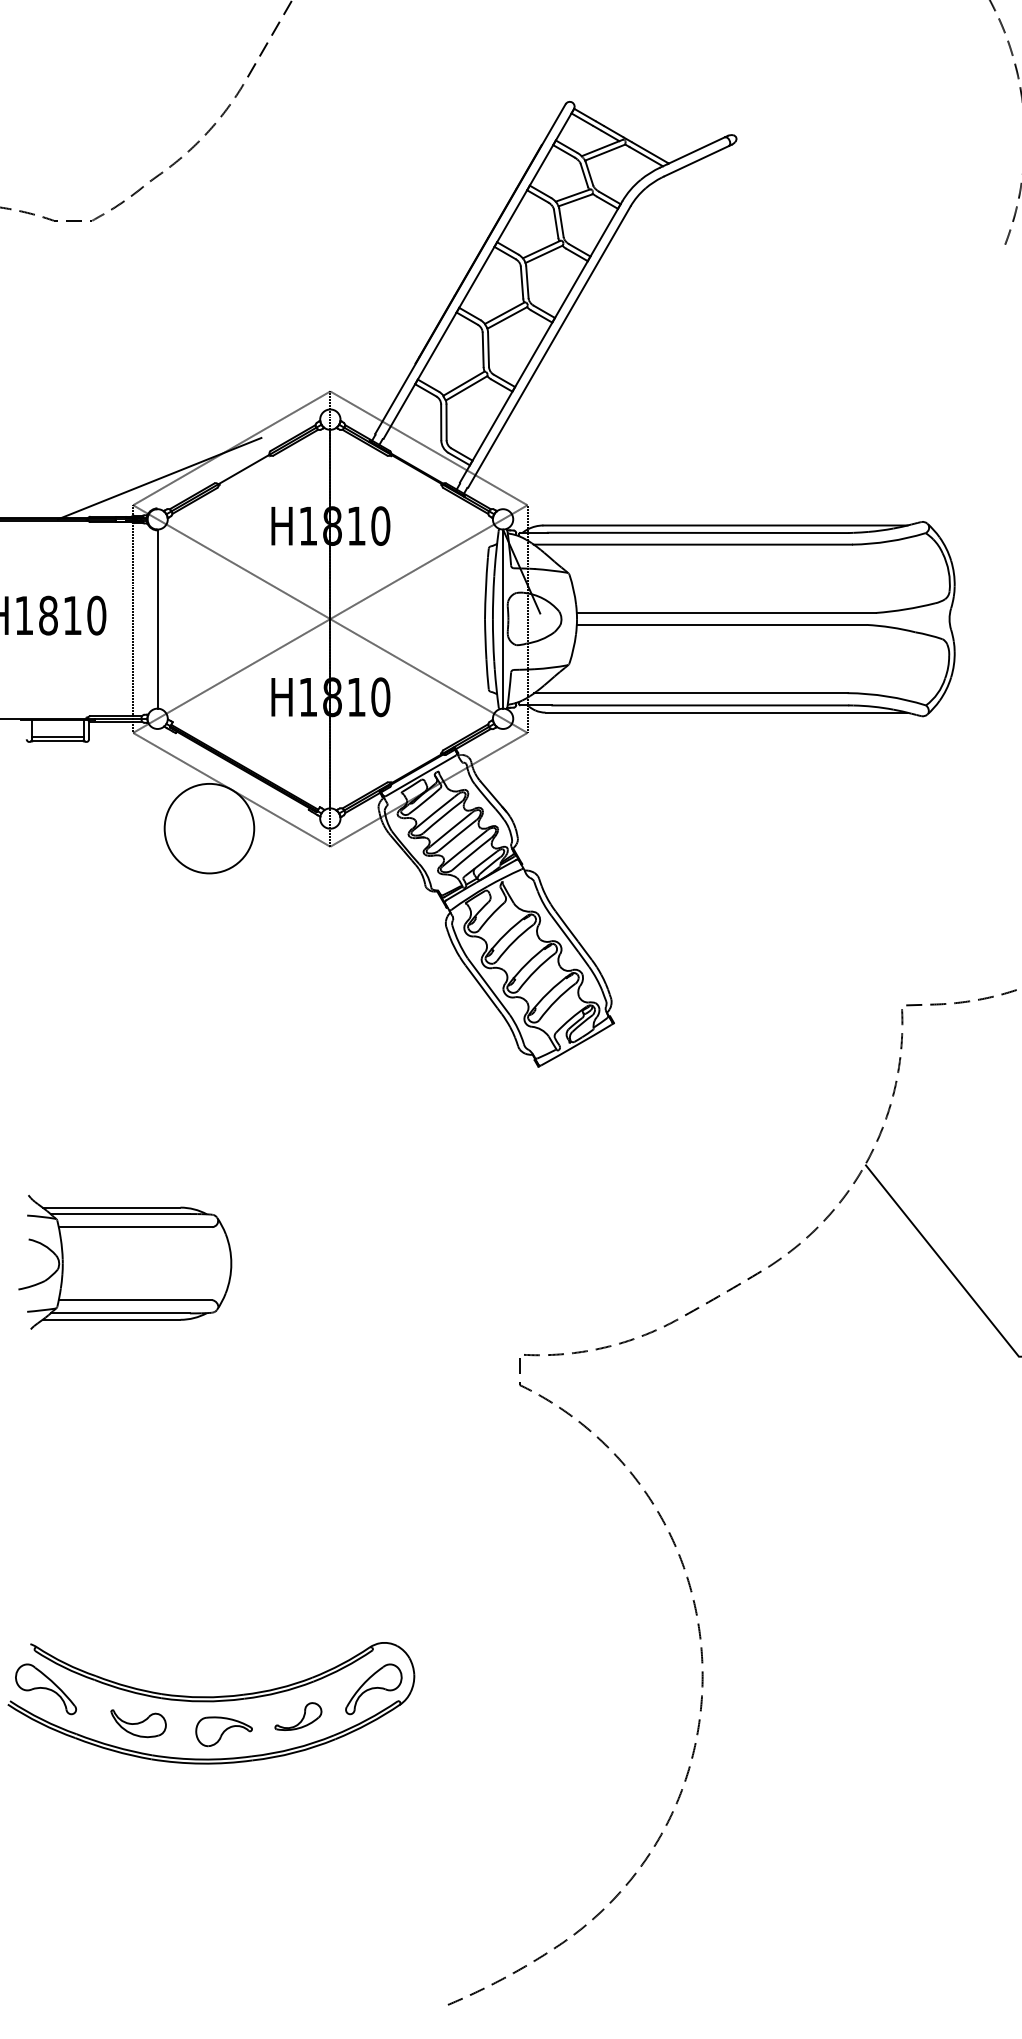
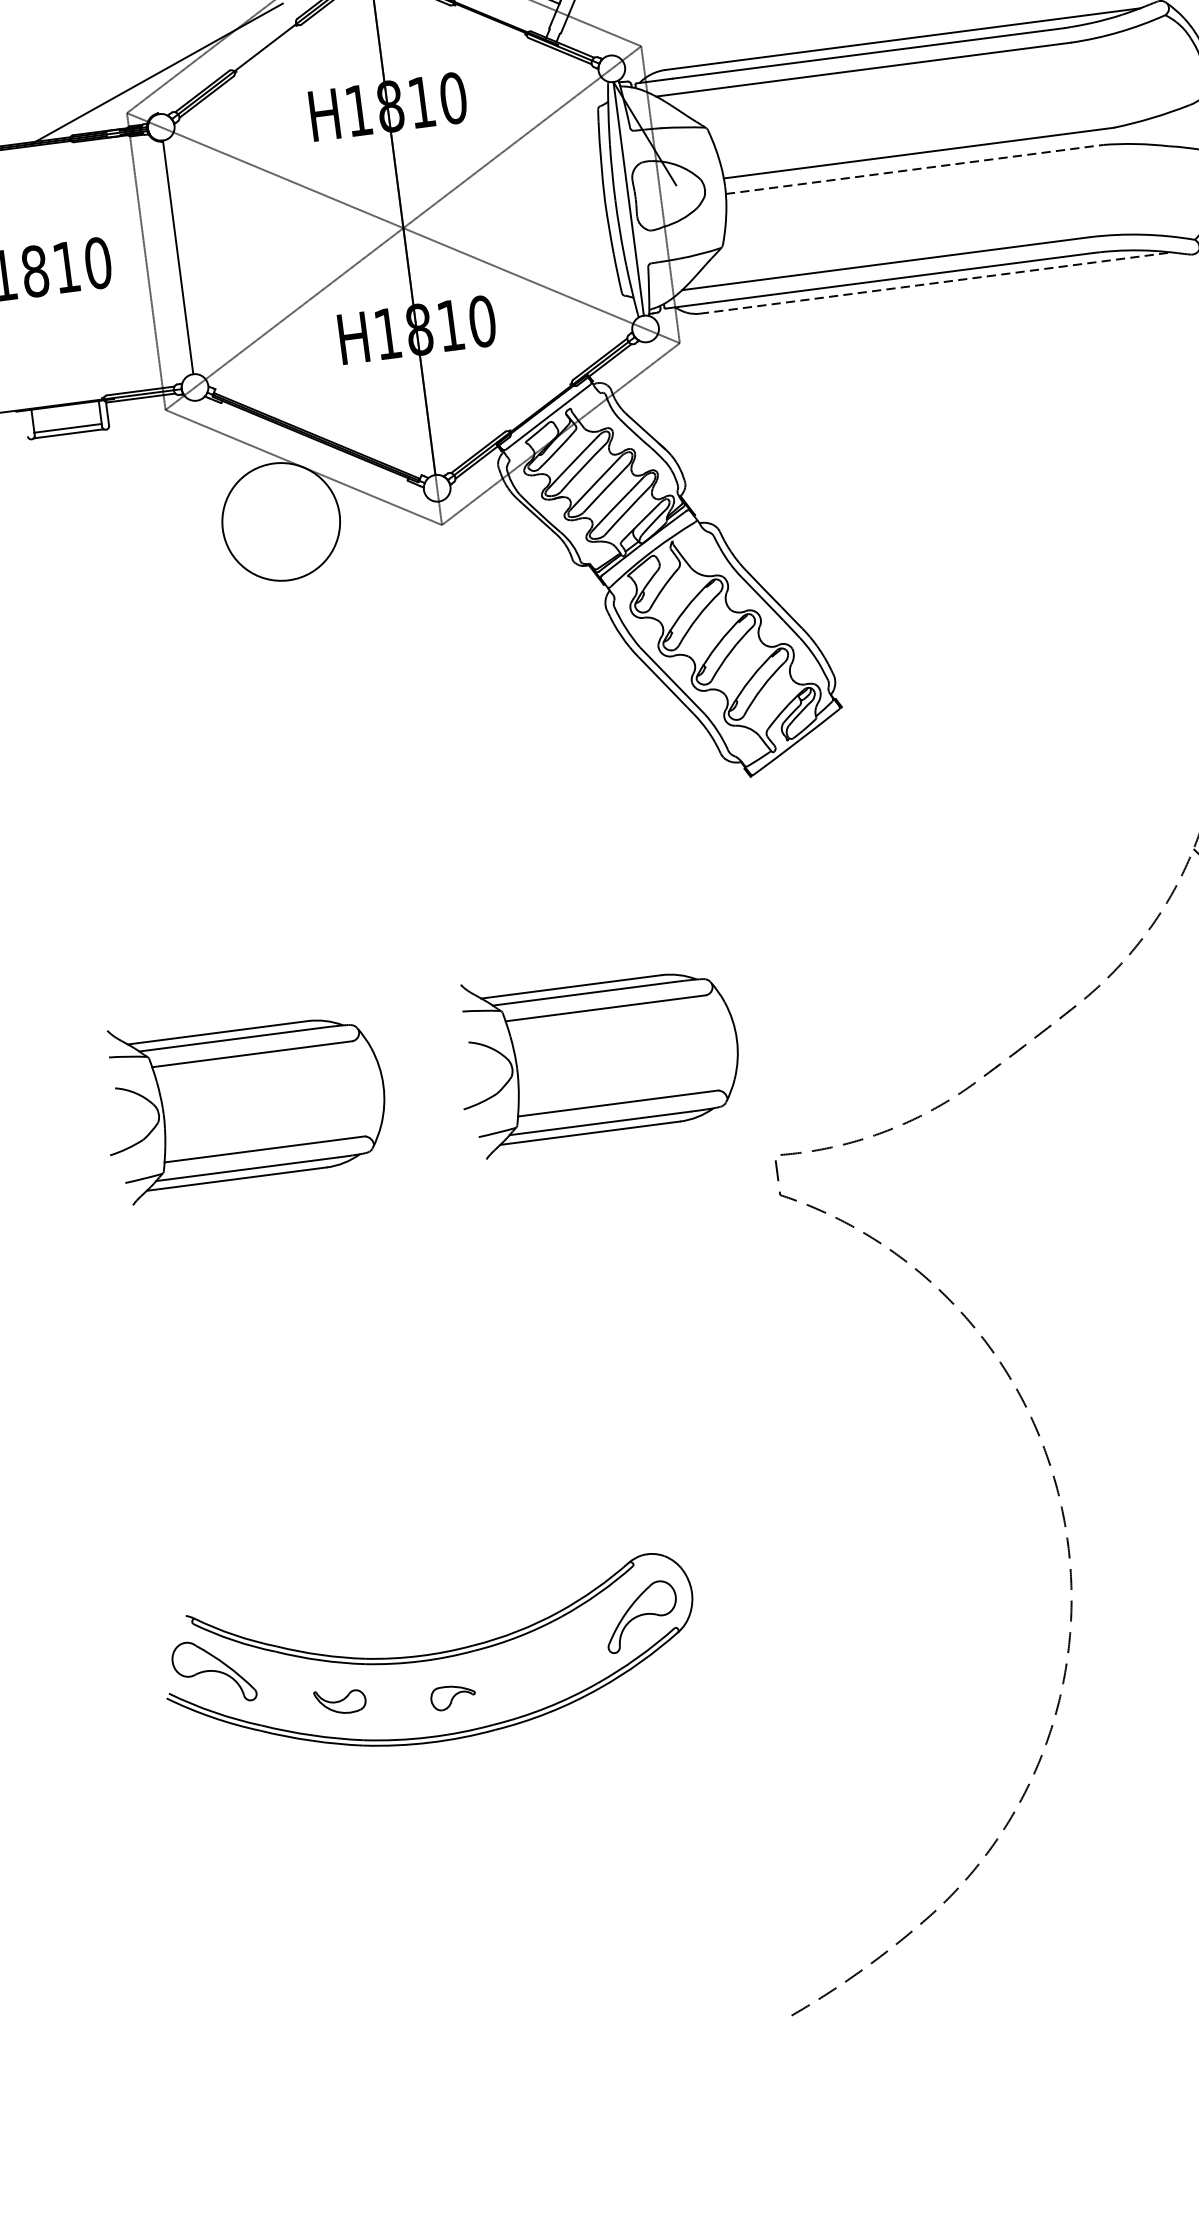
line: (721, 624) -> (914, 168), solid -> dashed
line: (726, 712) -> (935, 282), solid -> dashed
part: (396, 1261) -> (598, 1054), added
part: (298, 1716) -> (547, 1664), removed
part: (138, 1723) -> (340, 1701), size x0.7
part: (223, 1731) -> (452, 1697), size x0.6

